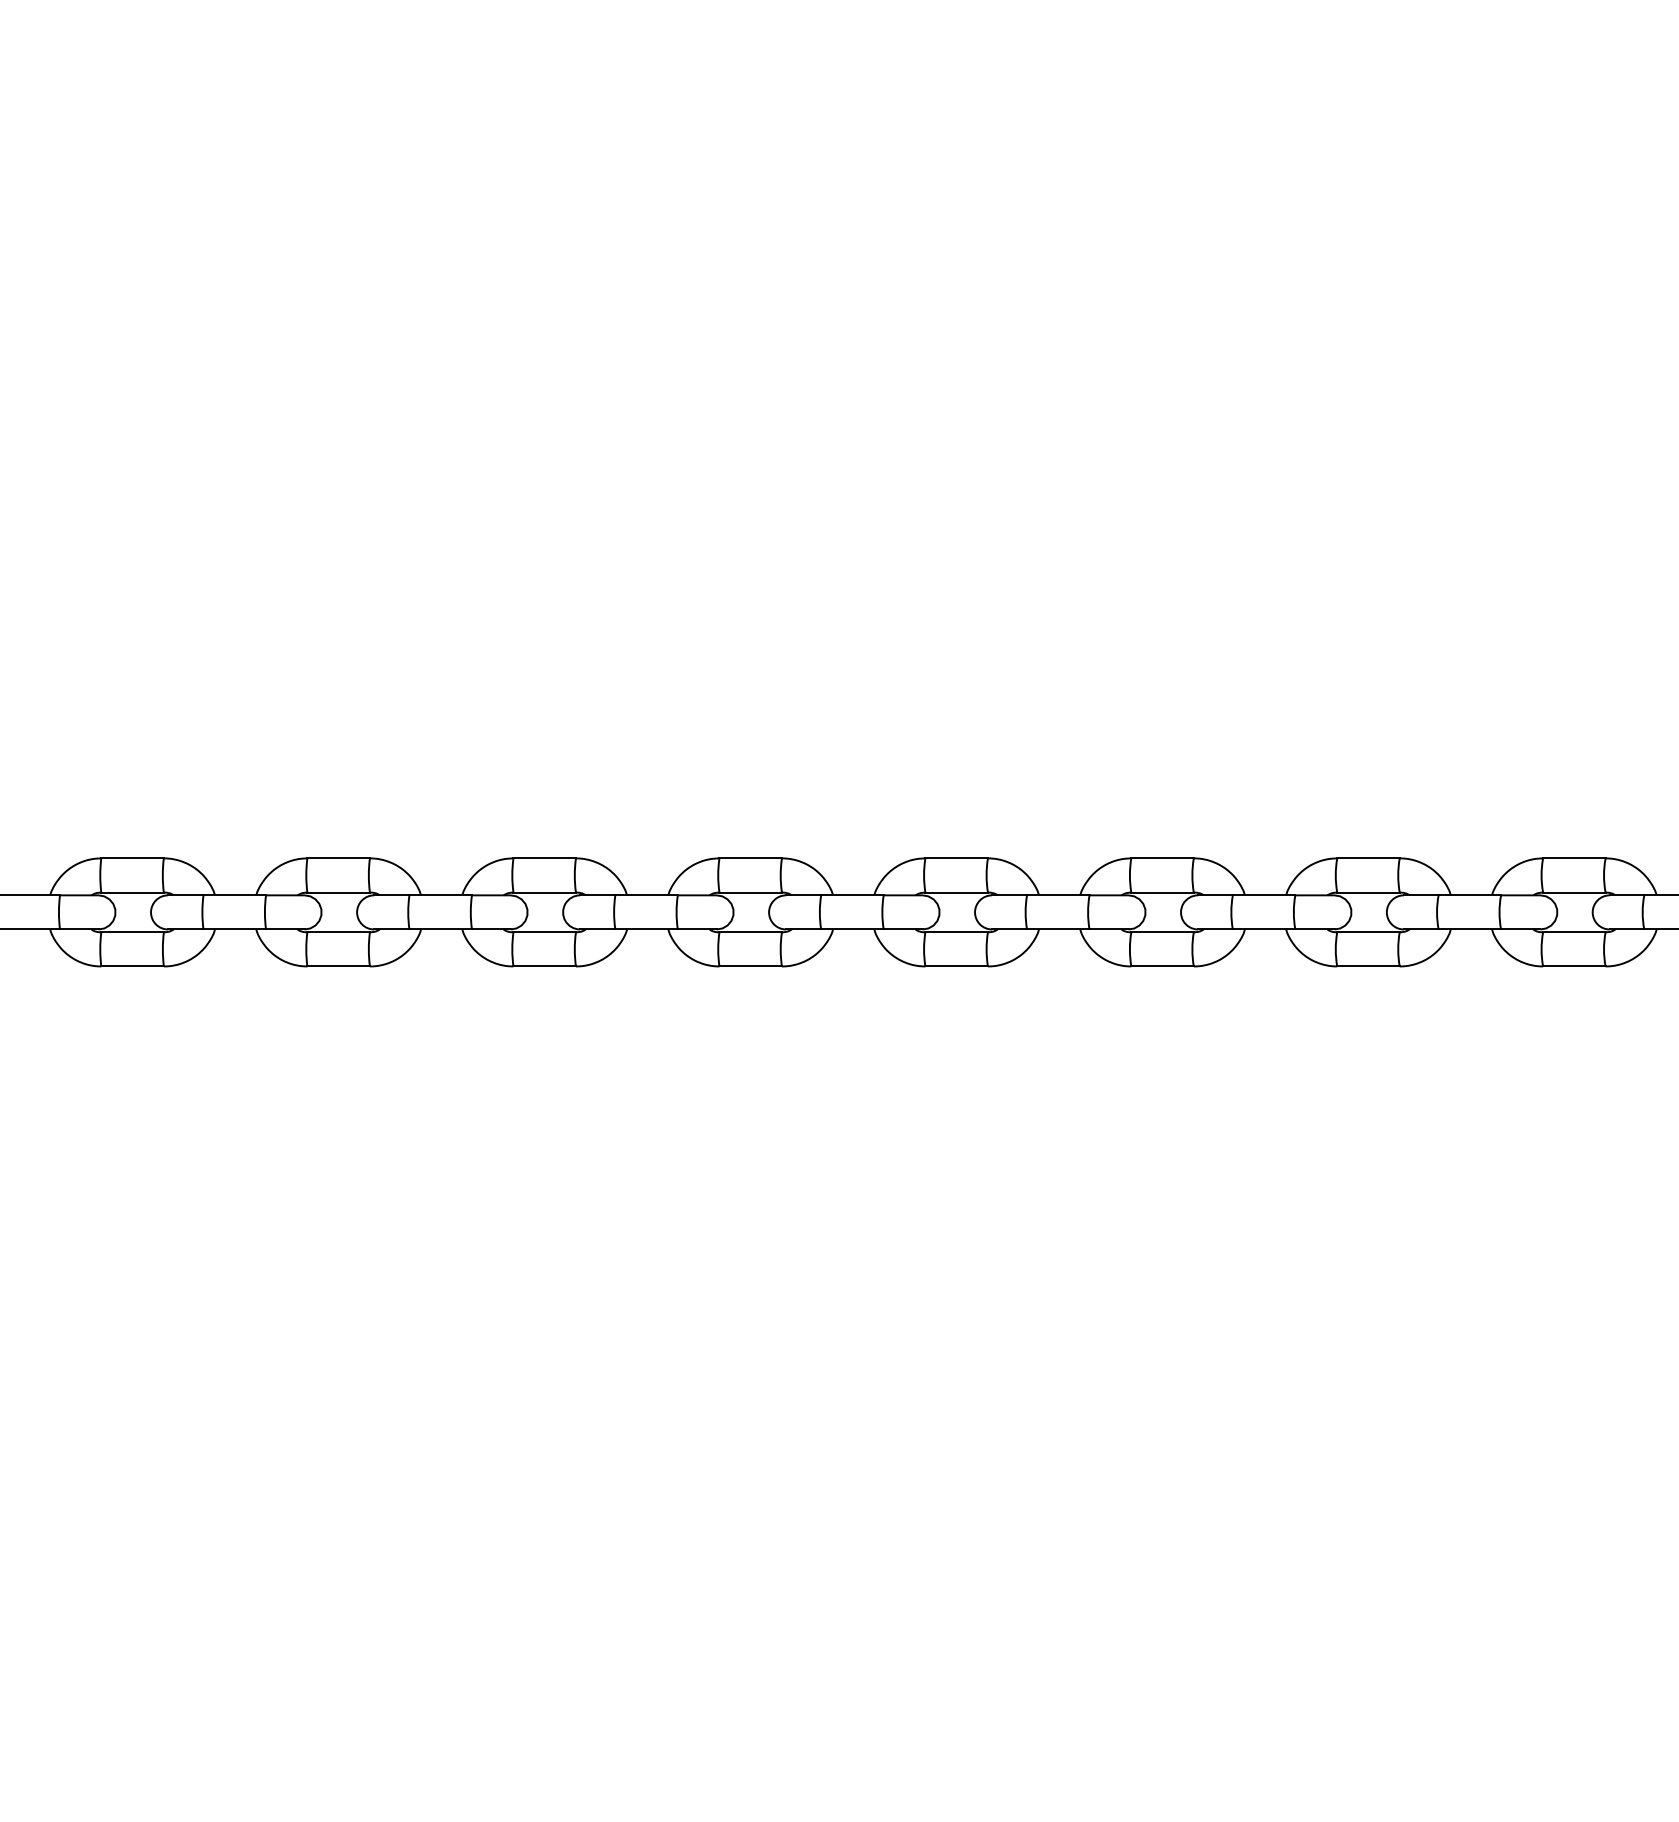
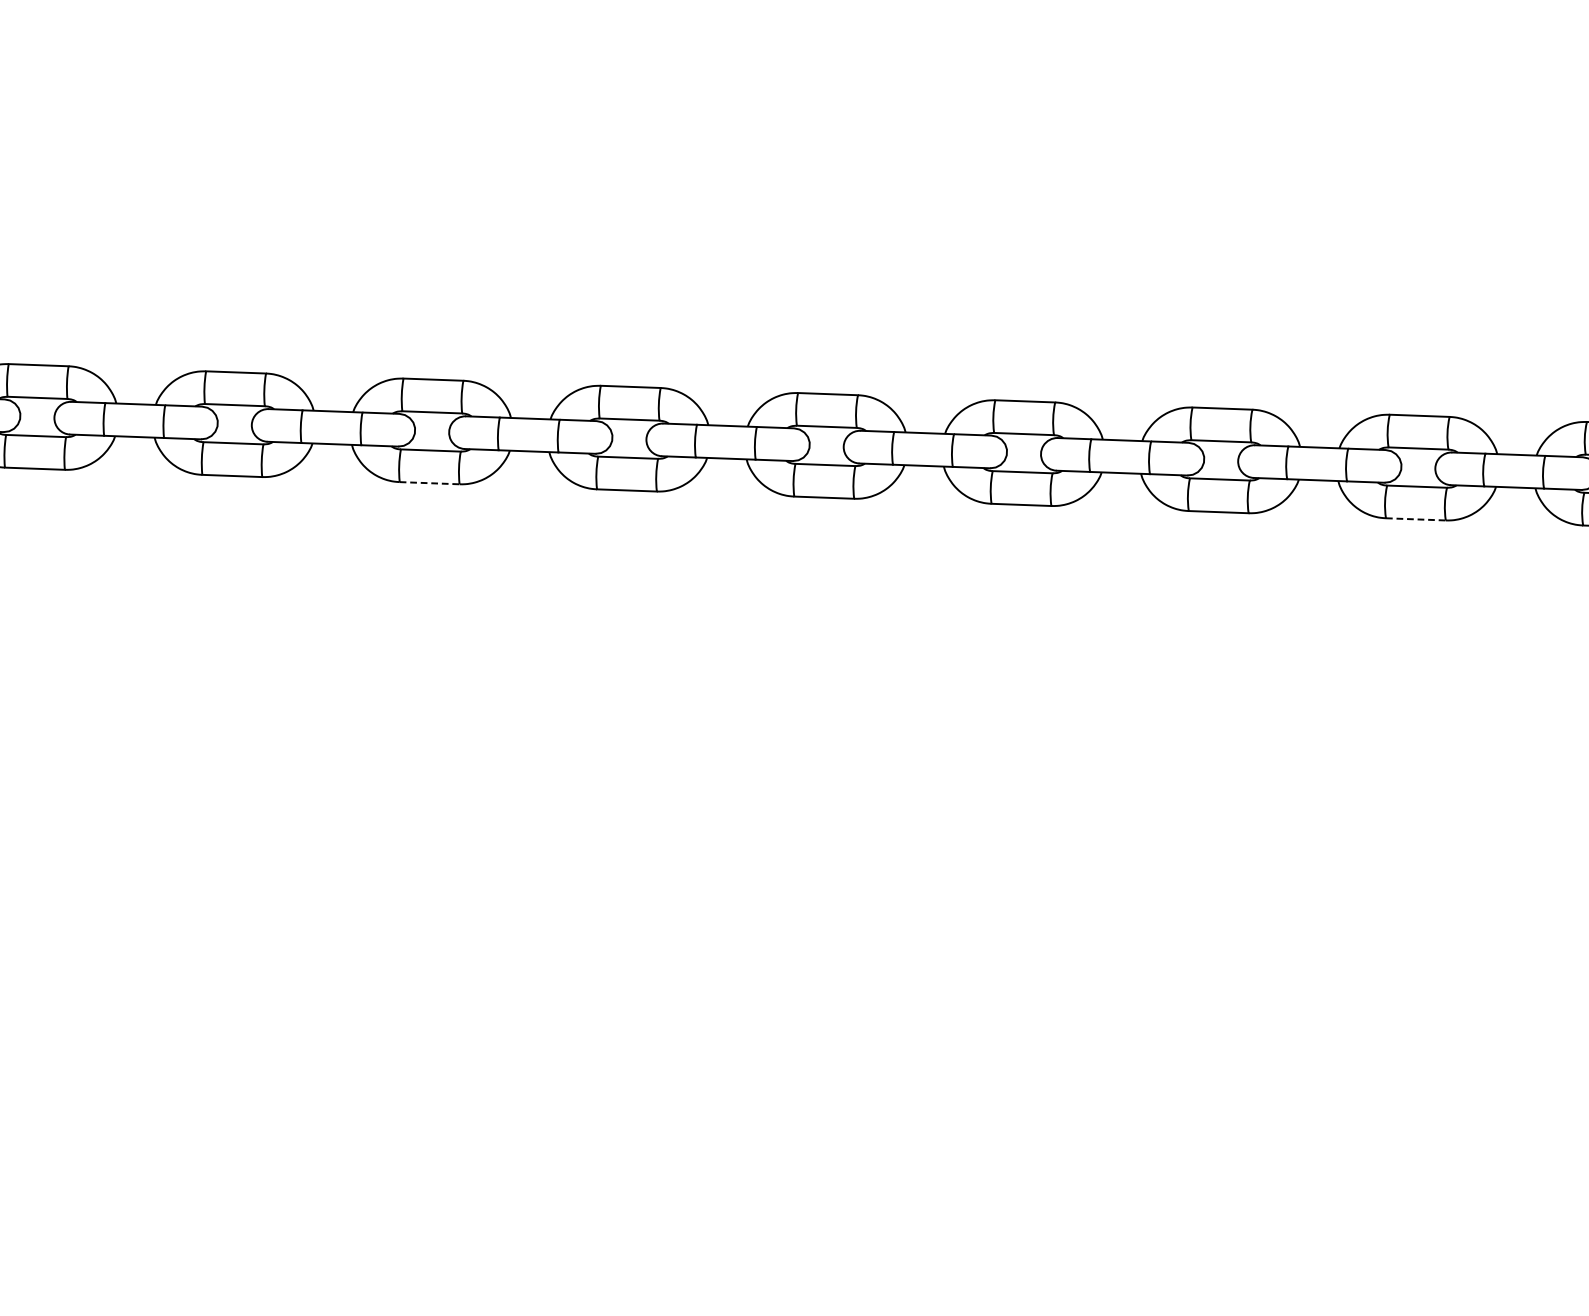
line: (545, 966) -> (430, 483), solid -> dashed
line: (1574, 966) -> (1416, 519), solid -> dashed

